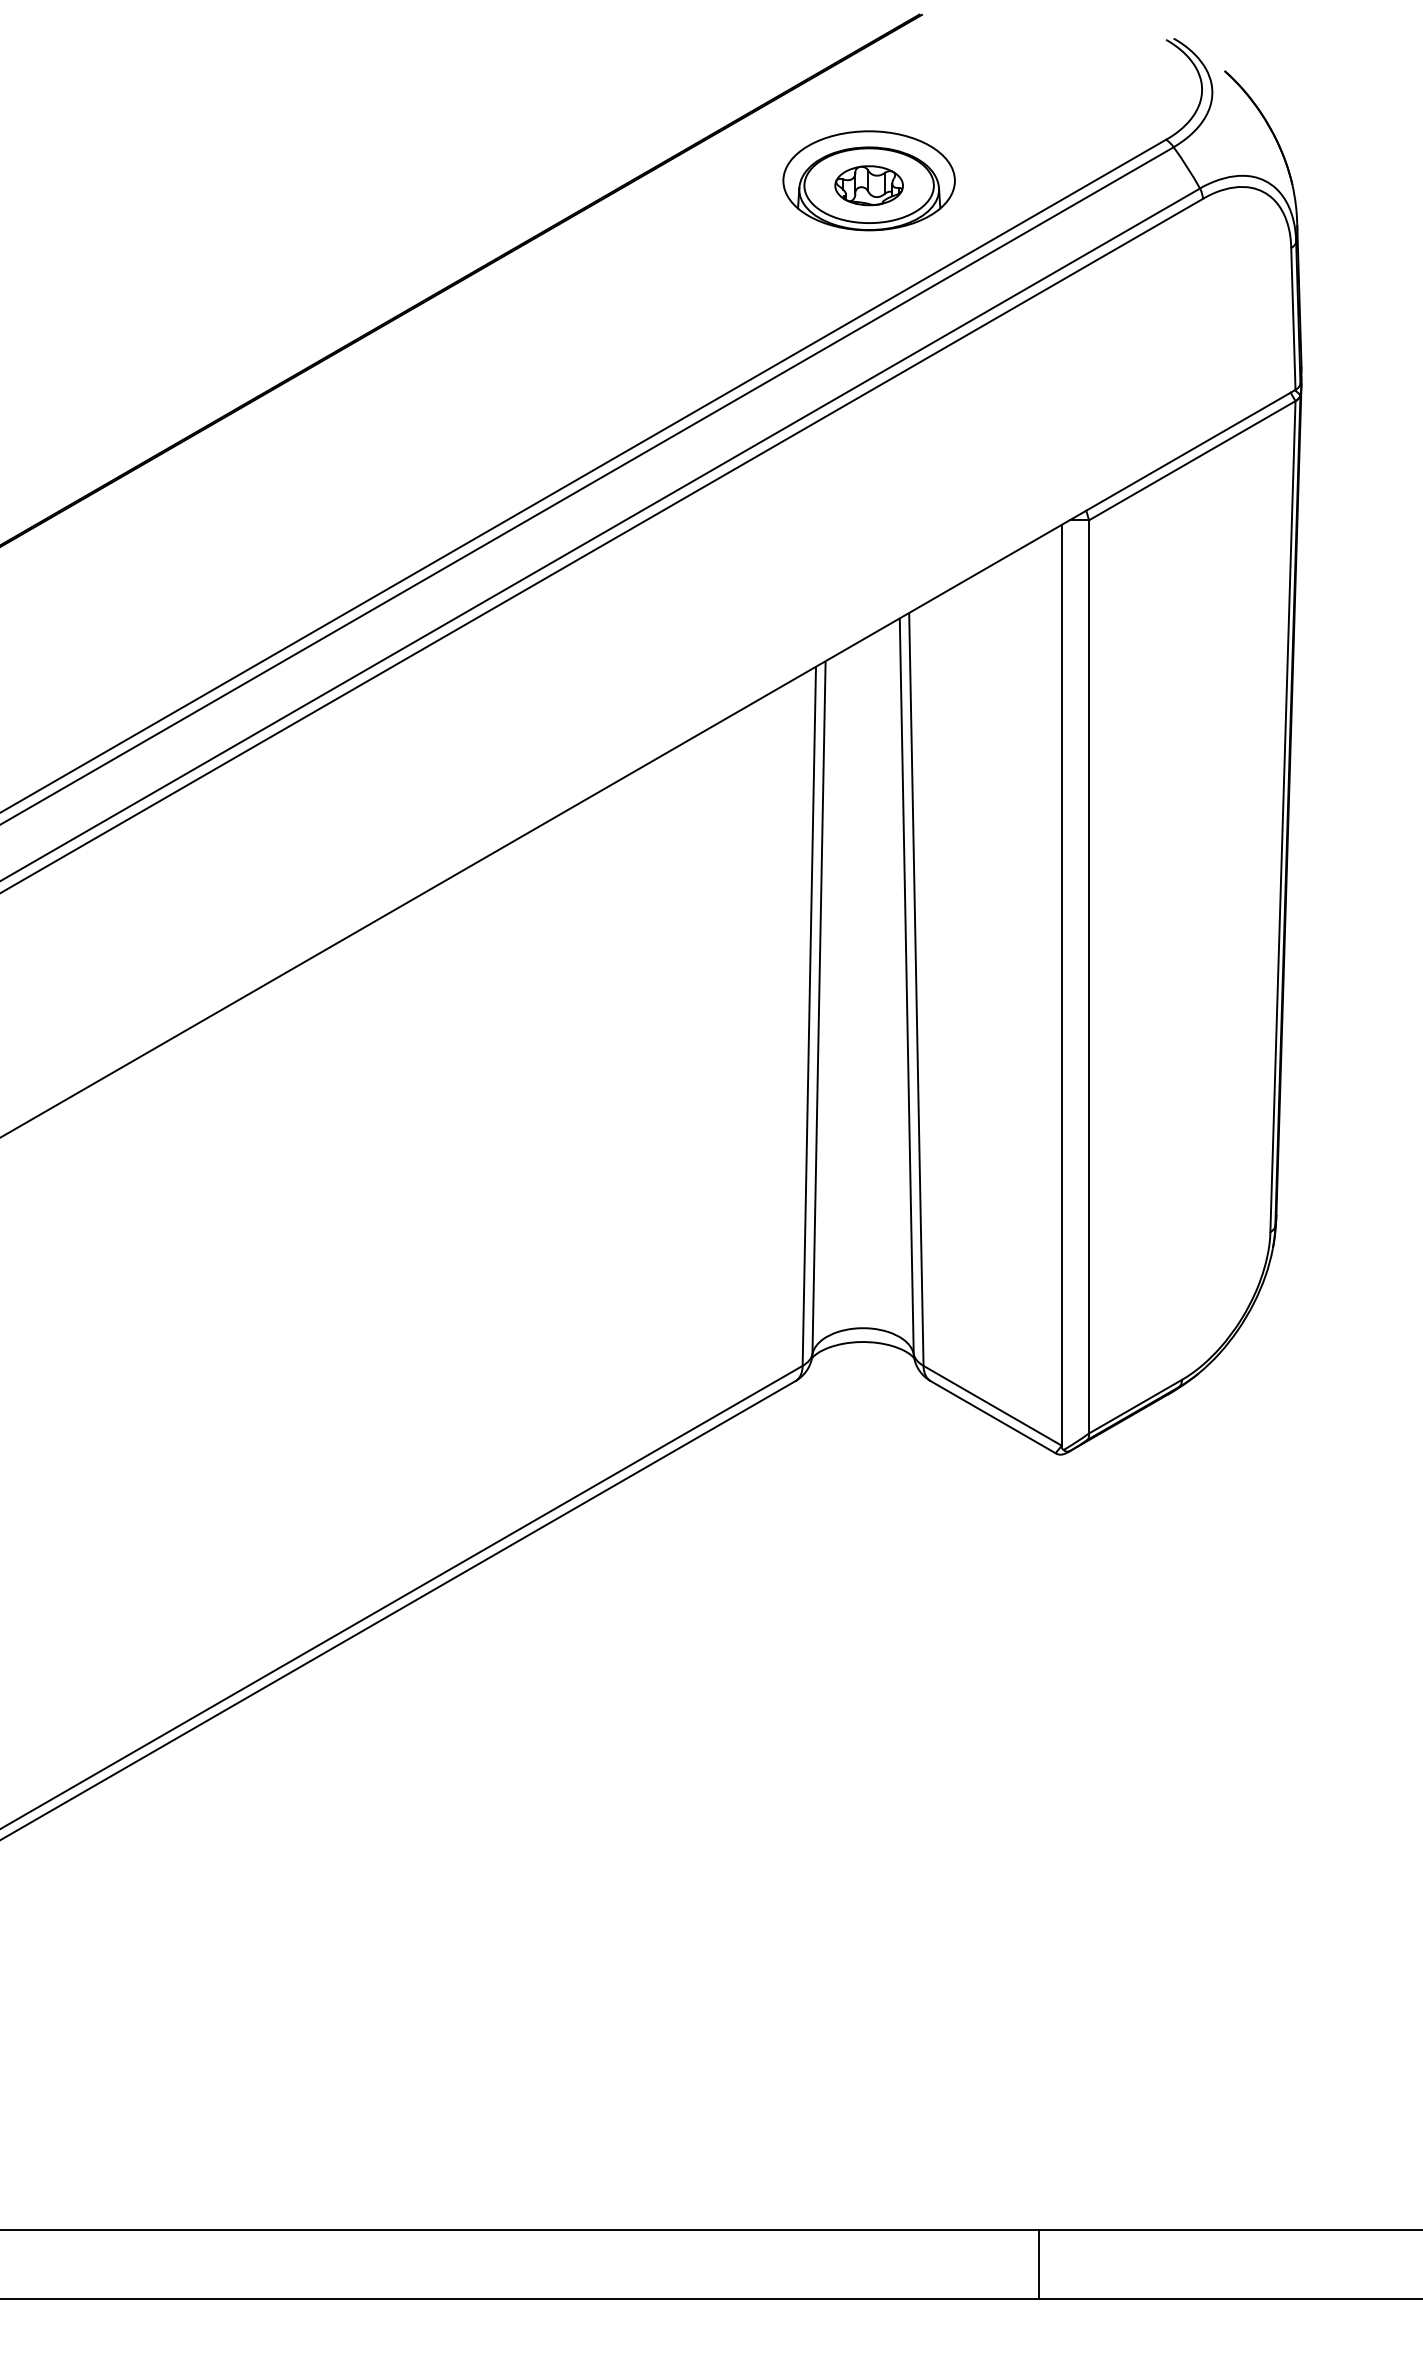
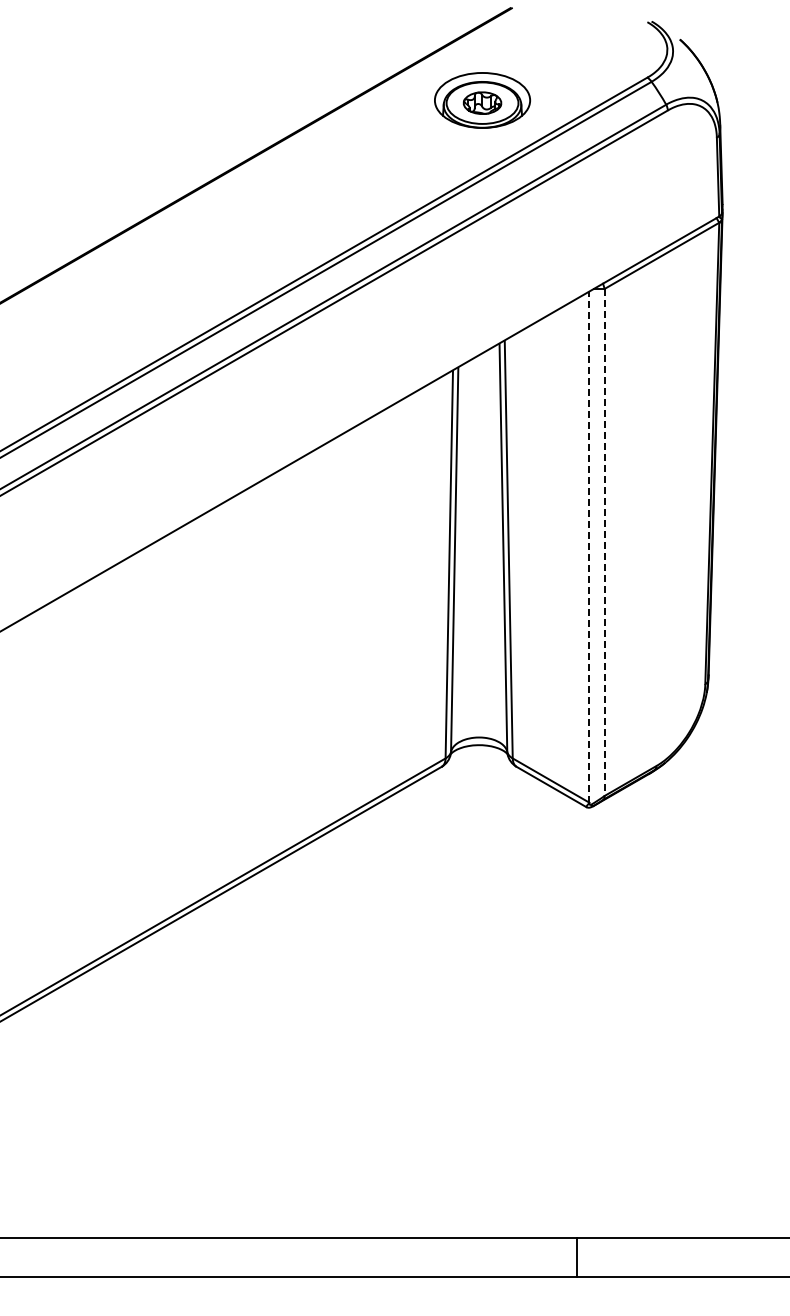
line: (1088, 976) -> (604, 542), solid -> dashed
line: (1061, 985) -> (589, 547), solid -> dashed

